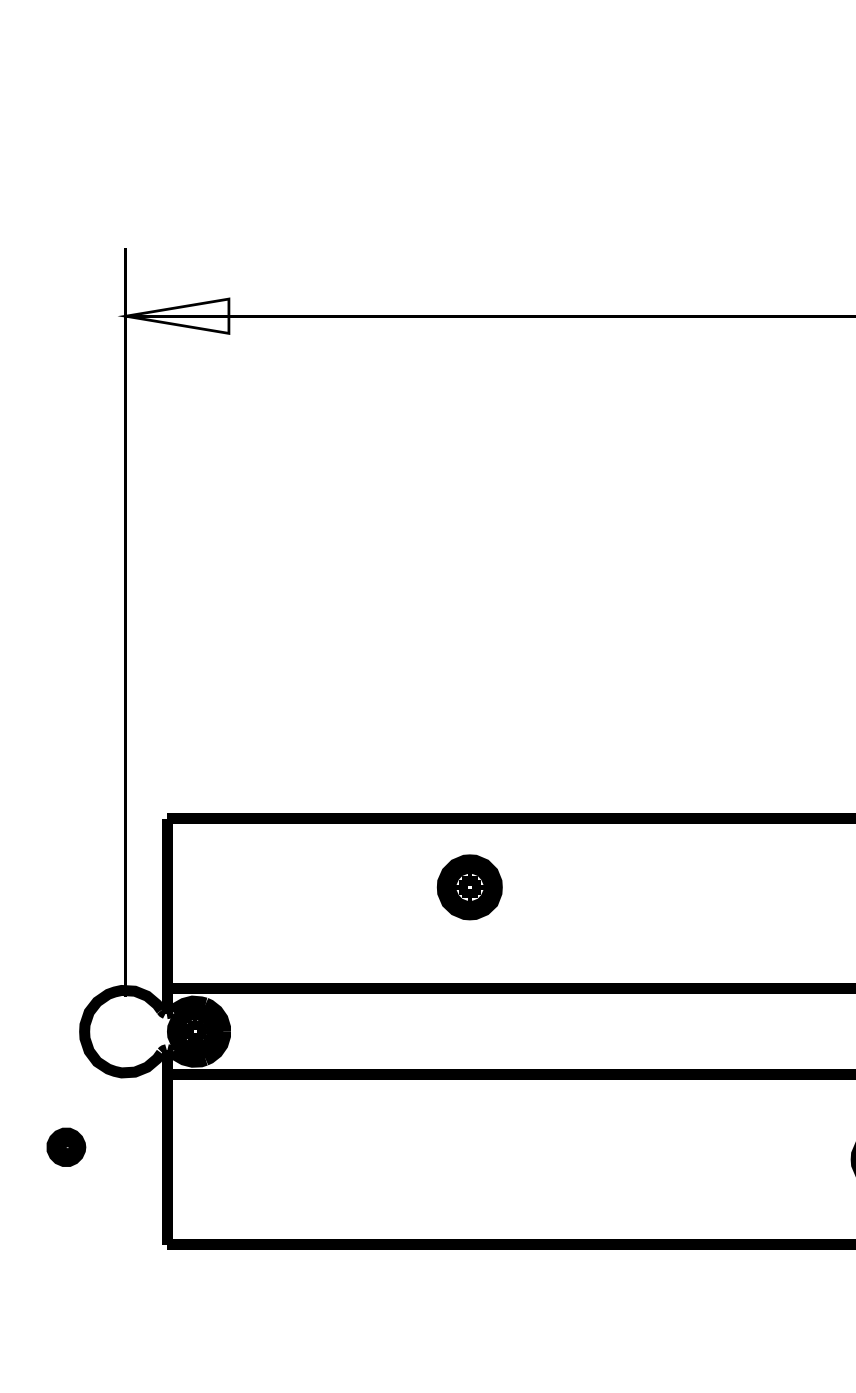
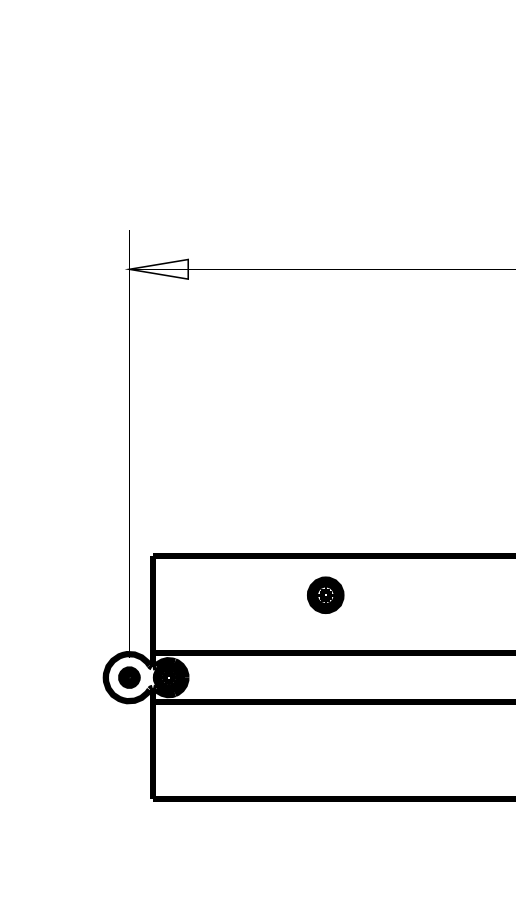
part: (66, 1147) -> (129, 677), moved

